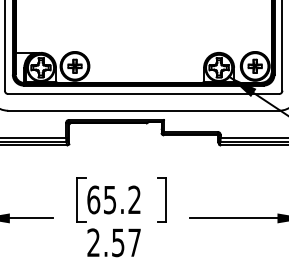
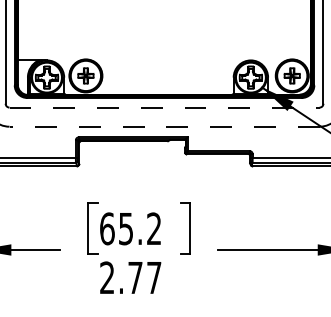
line: (144, 94) -> (165, 108), solid -> dashed
line: (143, 110) -> (164, 126), solid -> dashed
text: (118, 242) -> (135, 277), 2.57 -> 2.77

